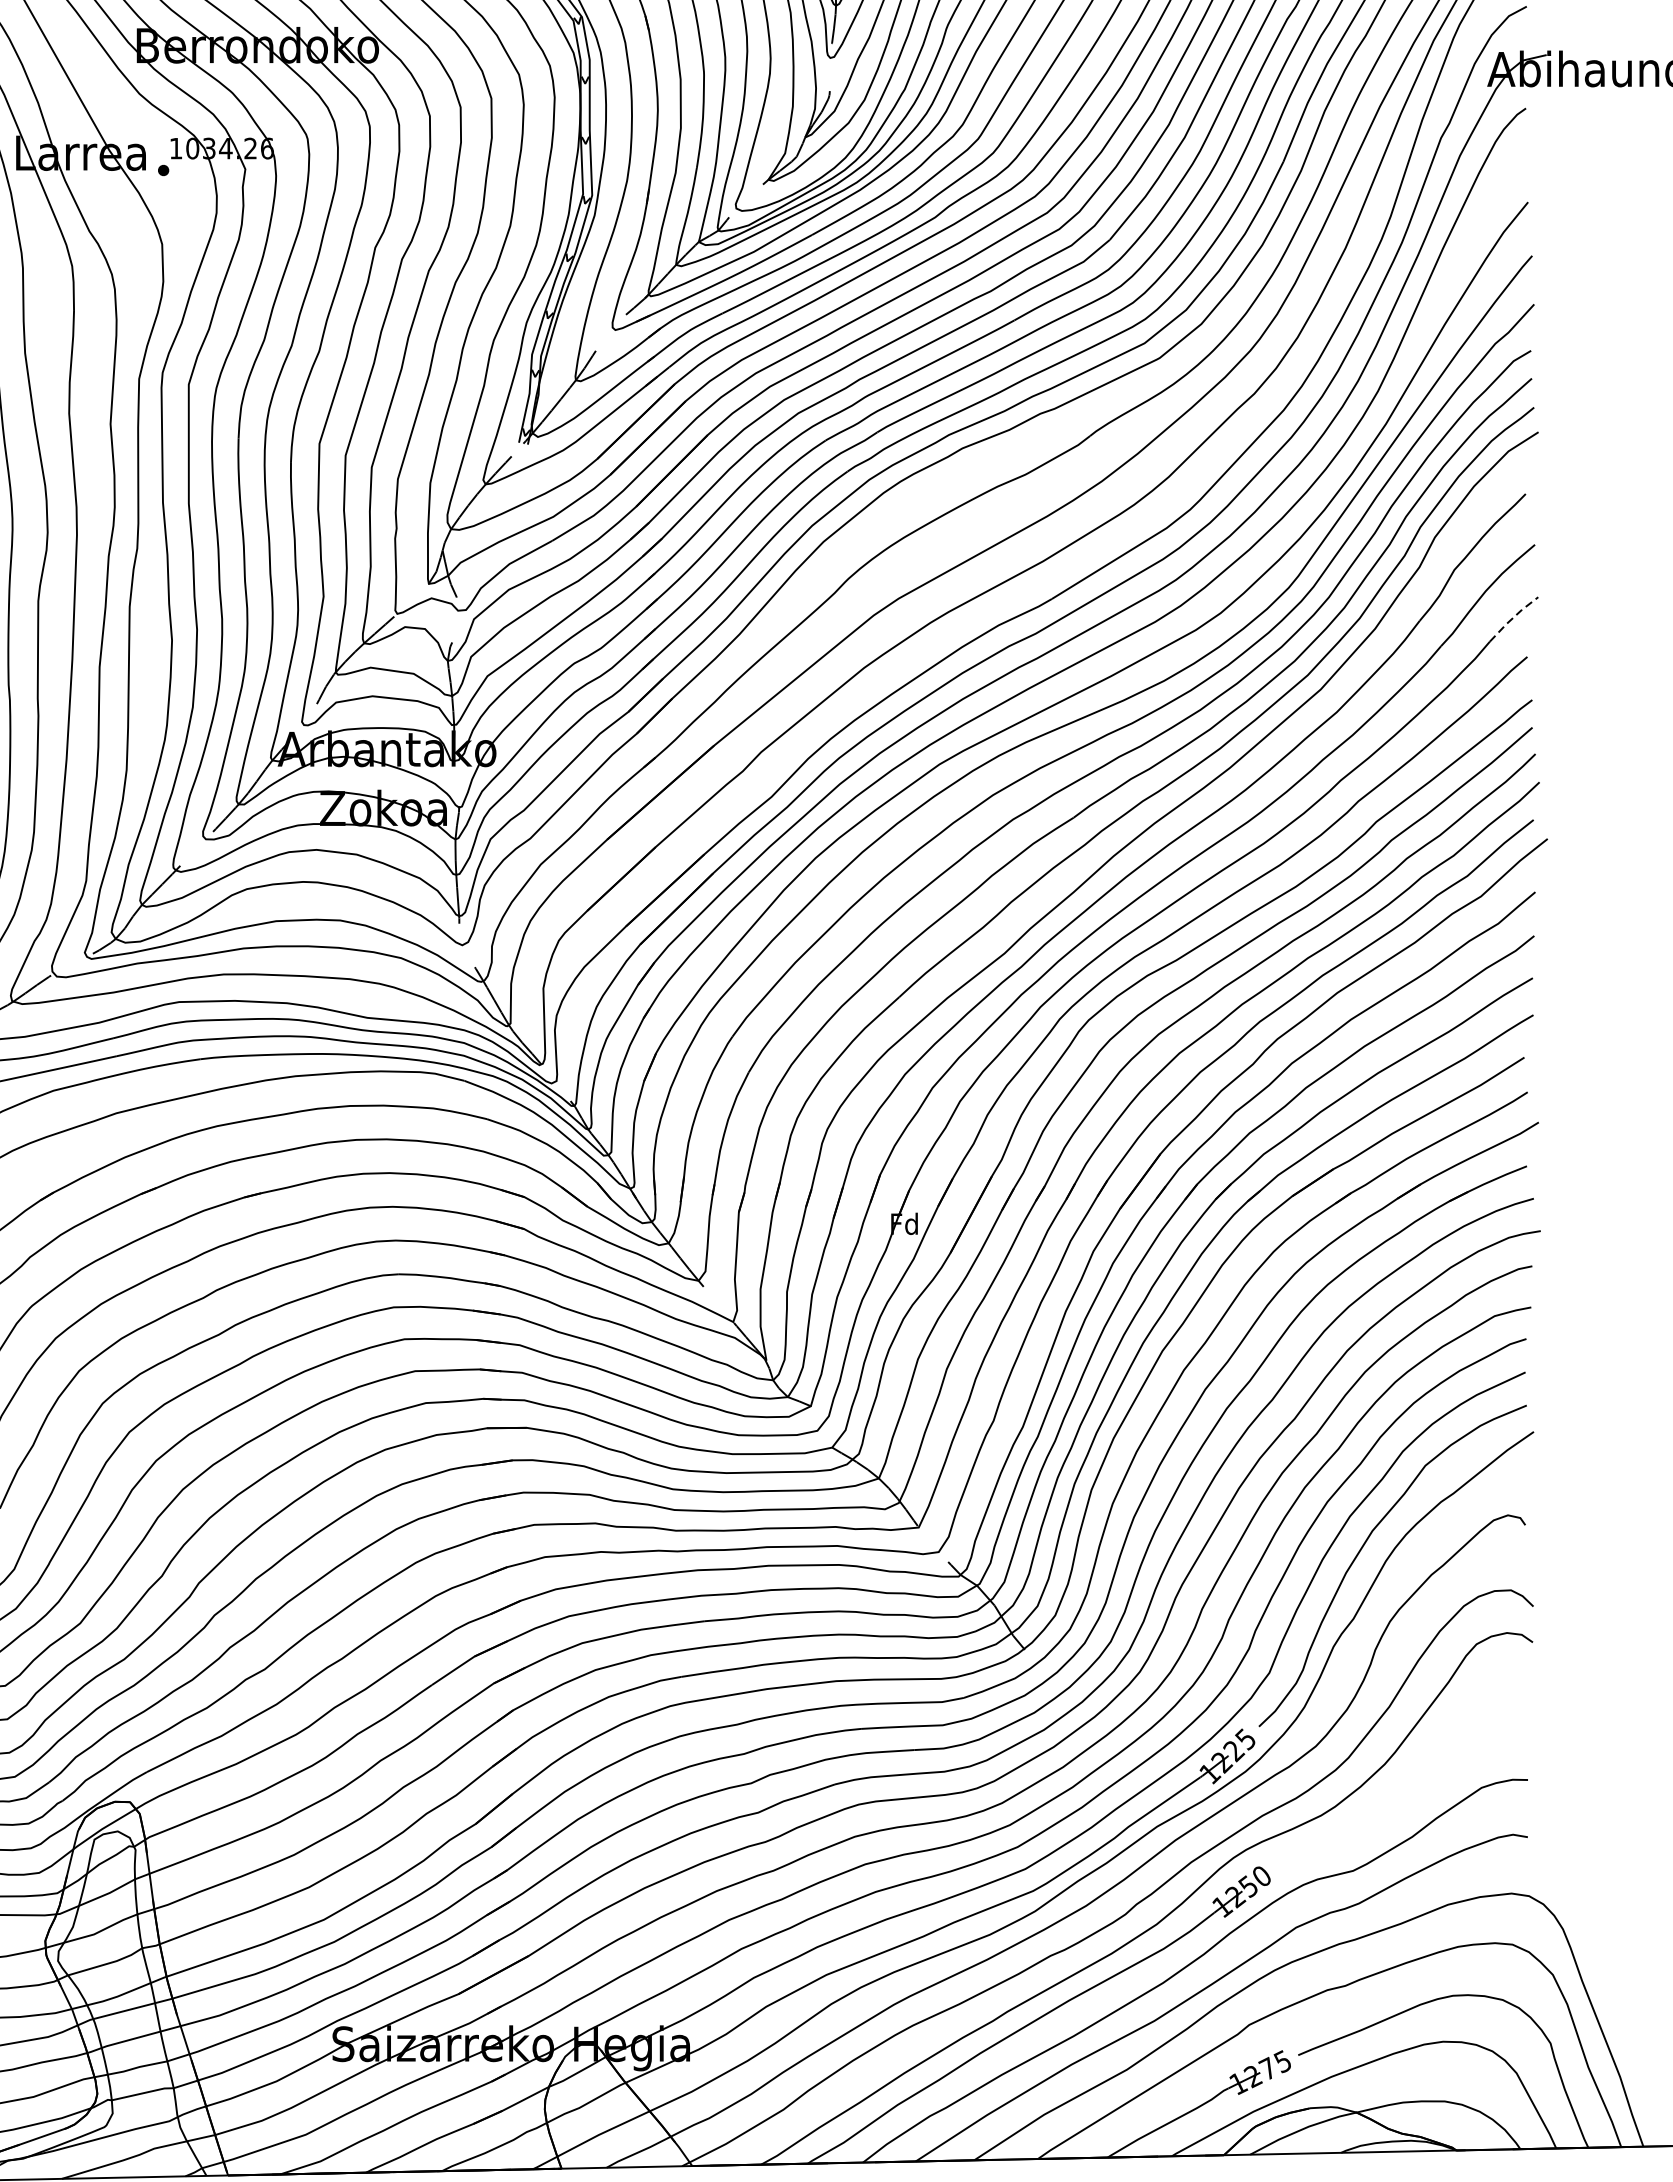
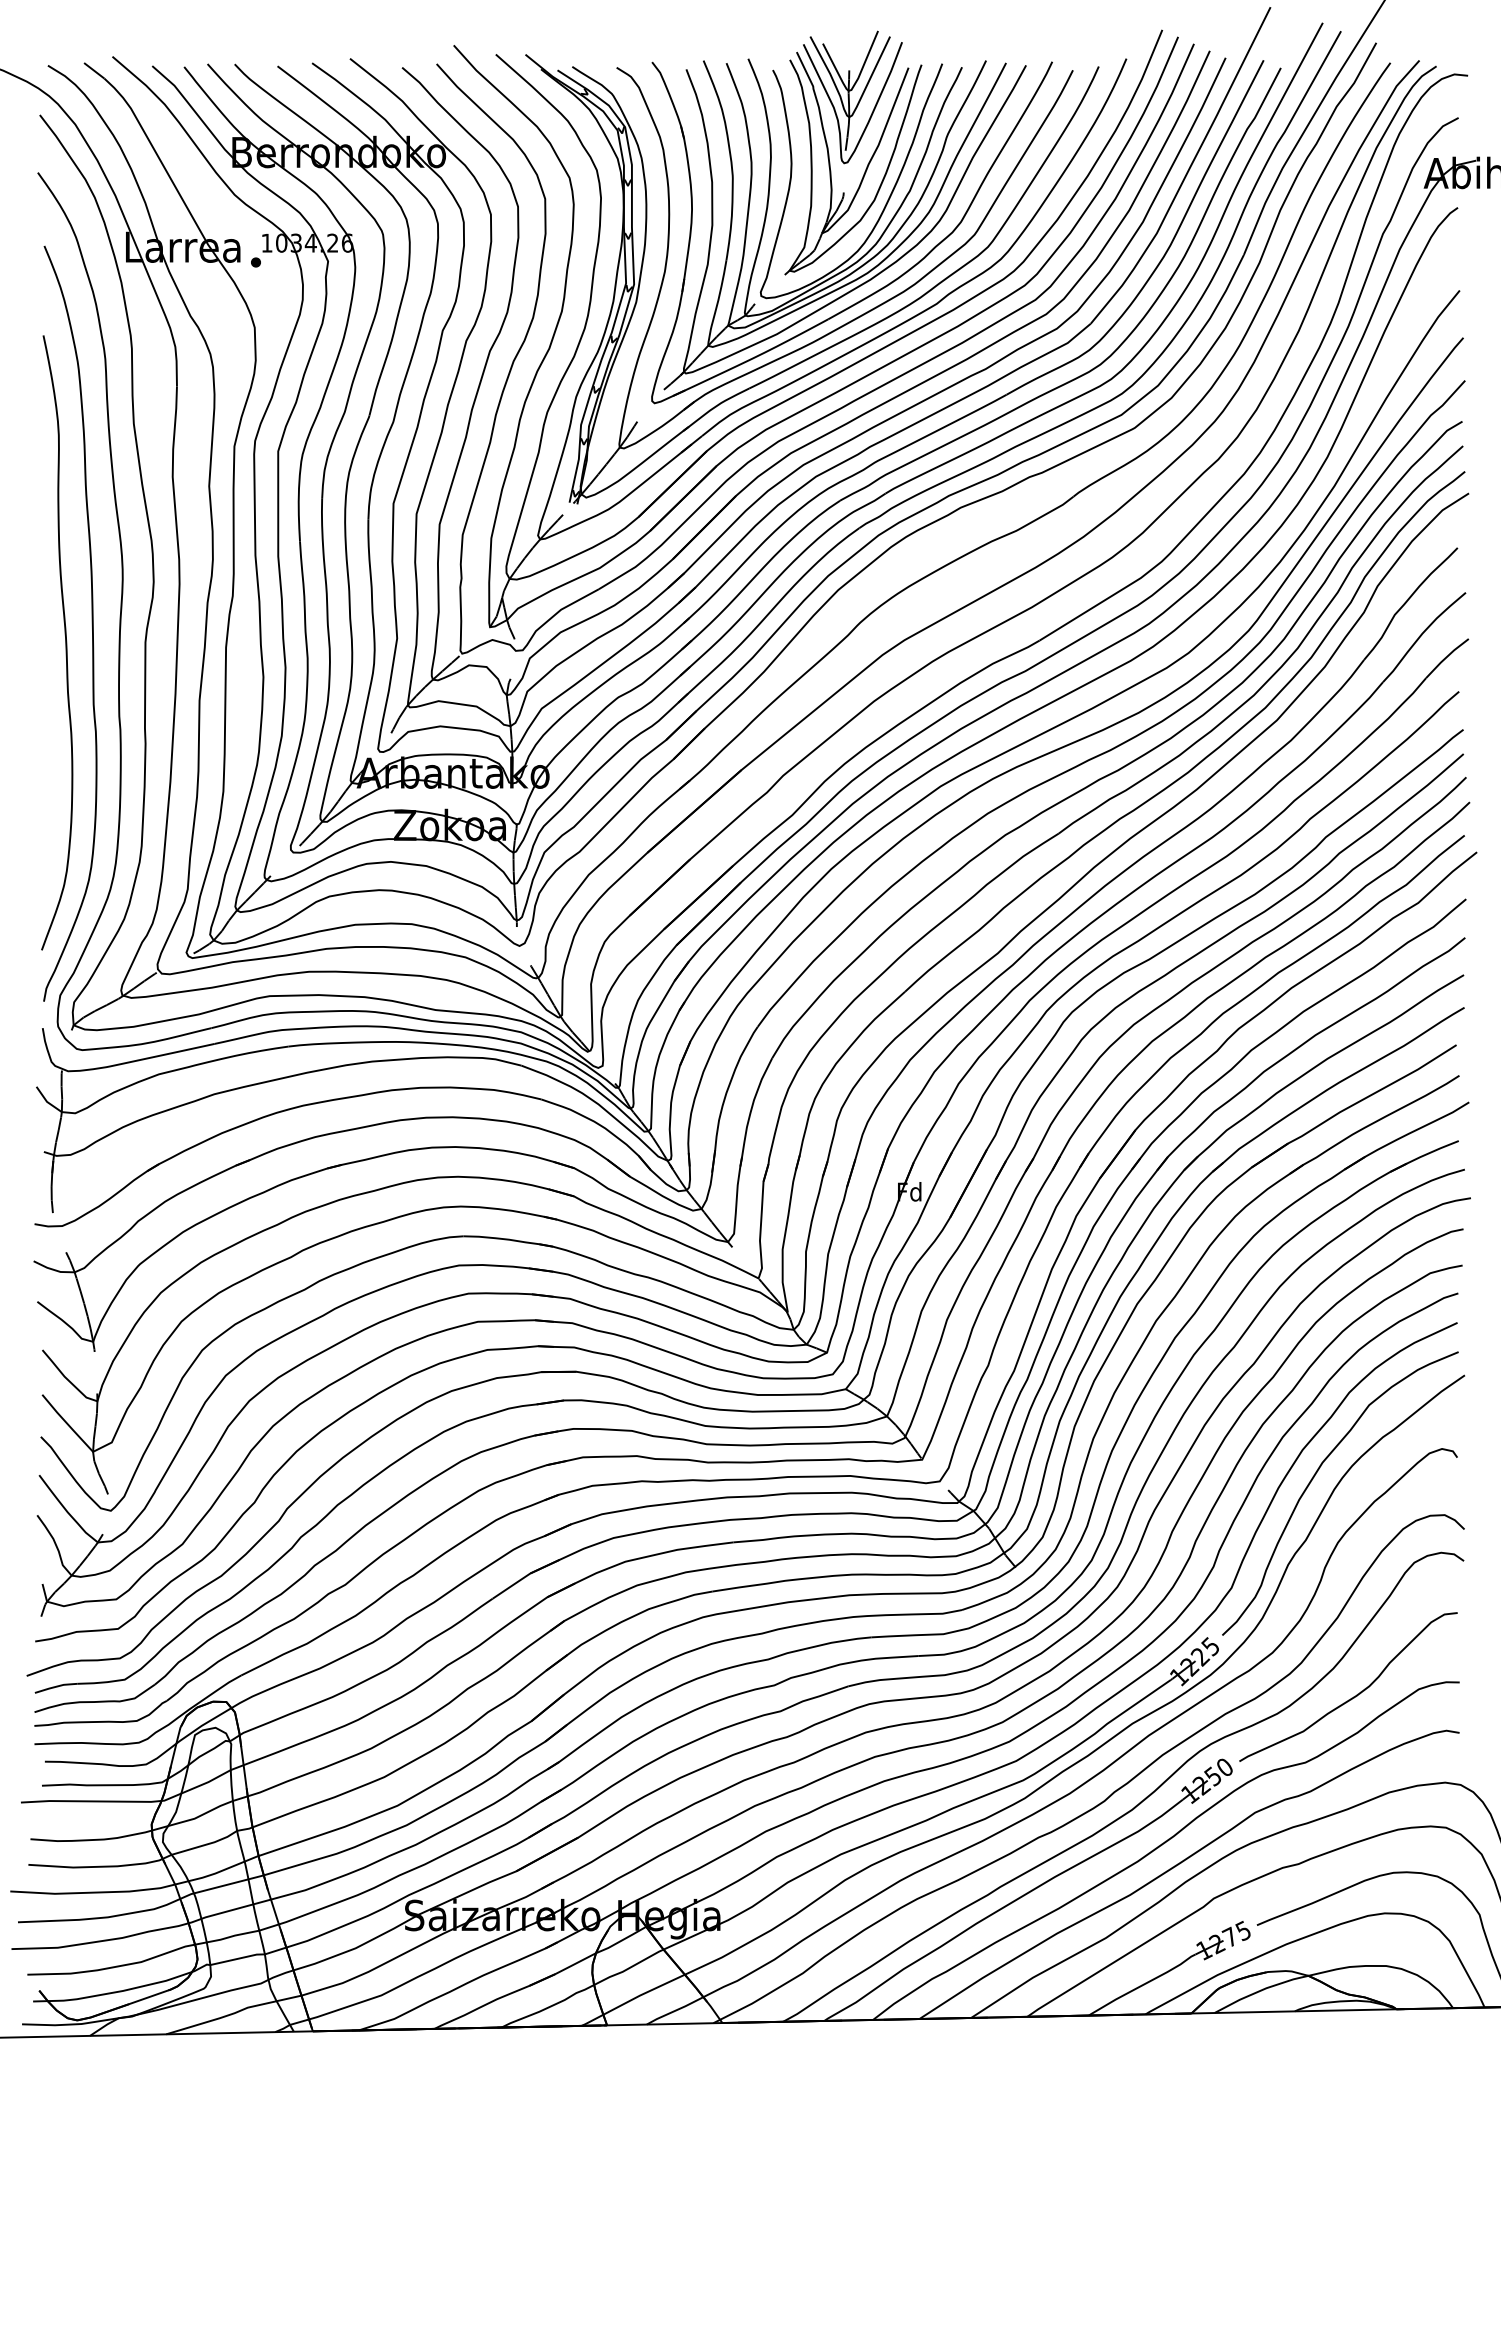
line: (1513, 618) -> (1446, 657), dashed -> solid
curve: (1407, 1795) -> (1353, 1696), added

